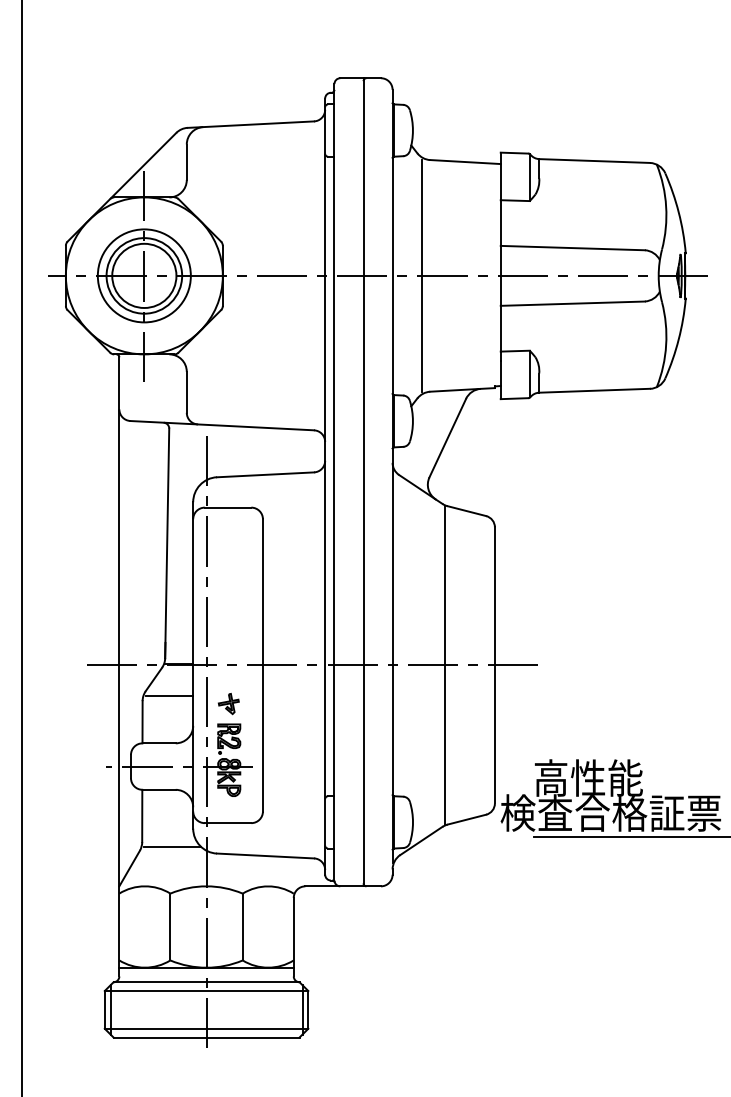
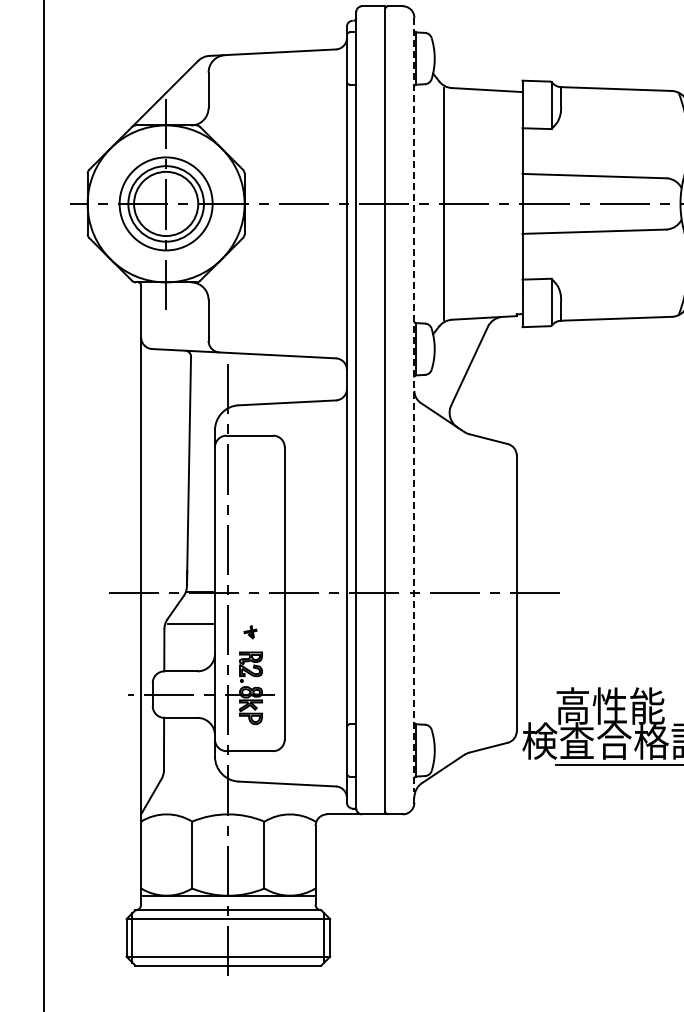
line: (392, 476) -> (414, 404), solid -> dashed
line: (444, 665) -> (466, 593), removed
part: (228, 704) -> (250, 632), size x0.6
line: (172, 846) -> (194, 774), removed

